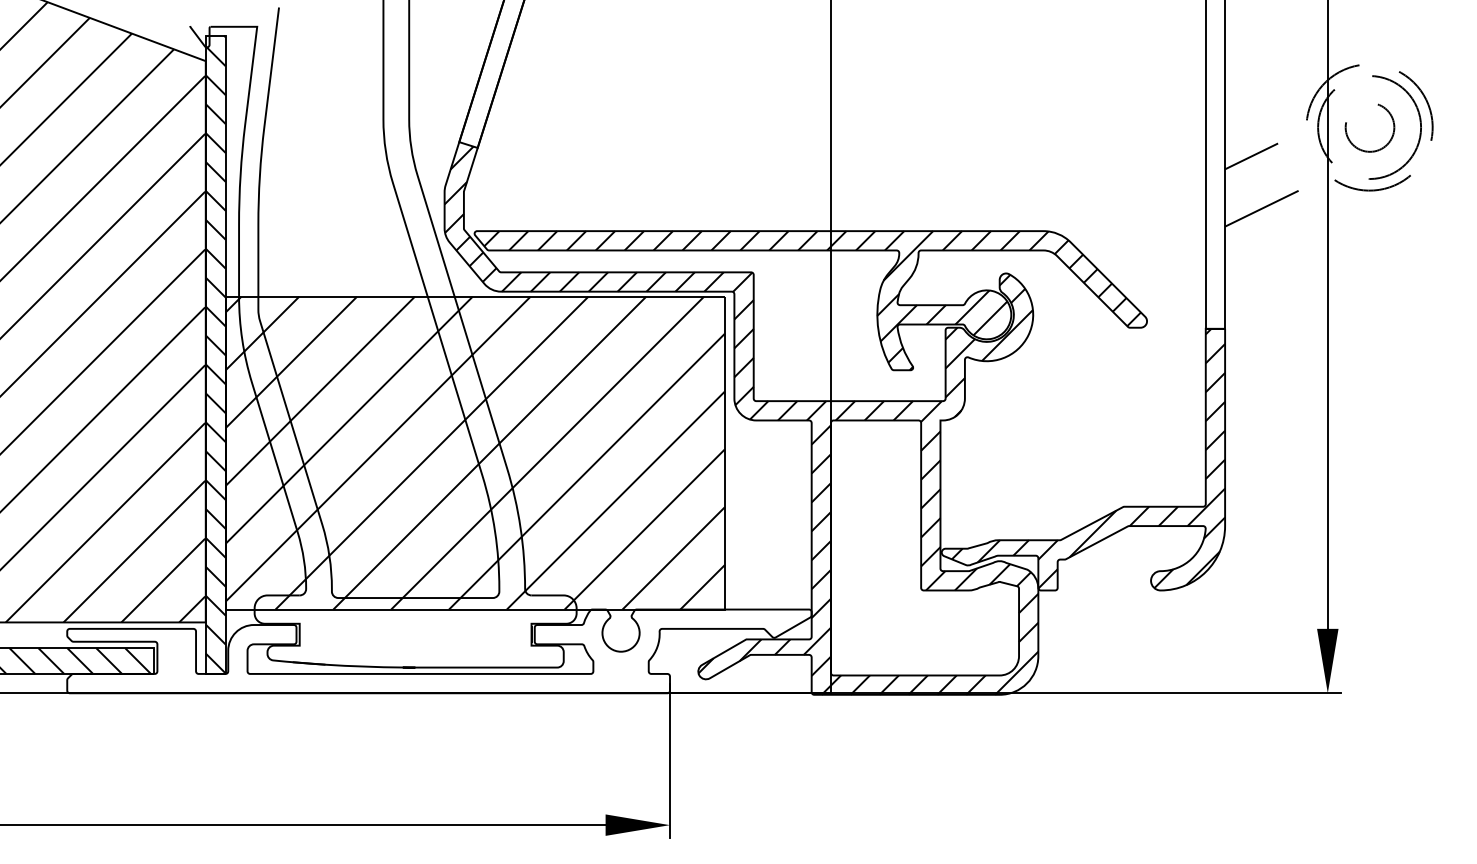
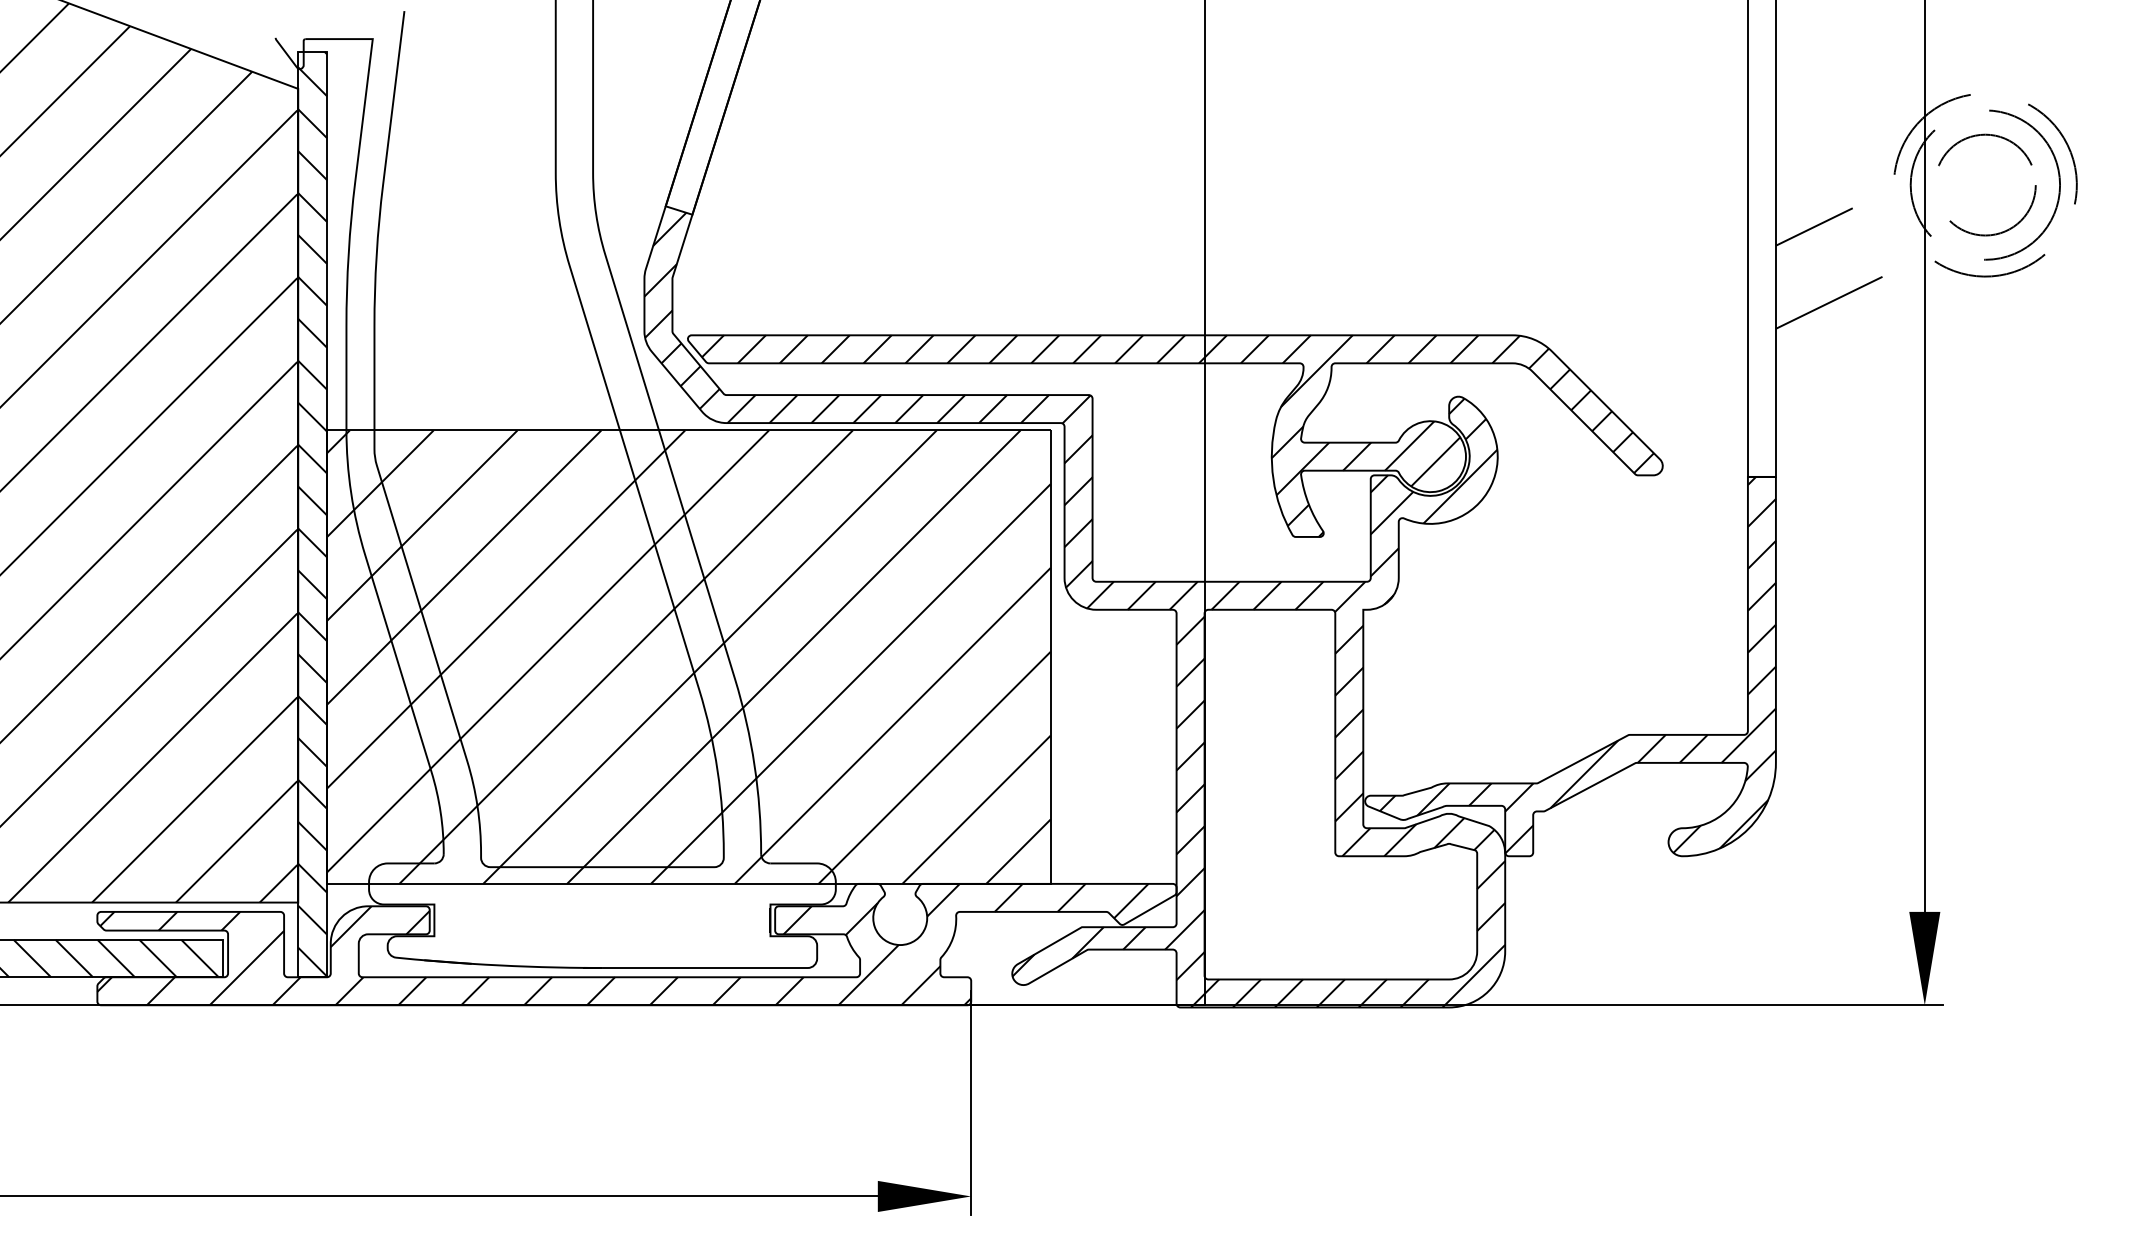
circle: (1370, 127) -> (1986, 185), size x1.43
hatch: (429, 651) -> (622, 944), added

